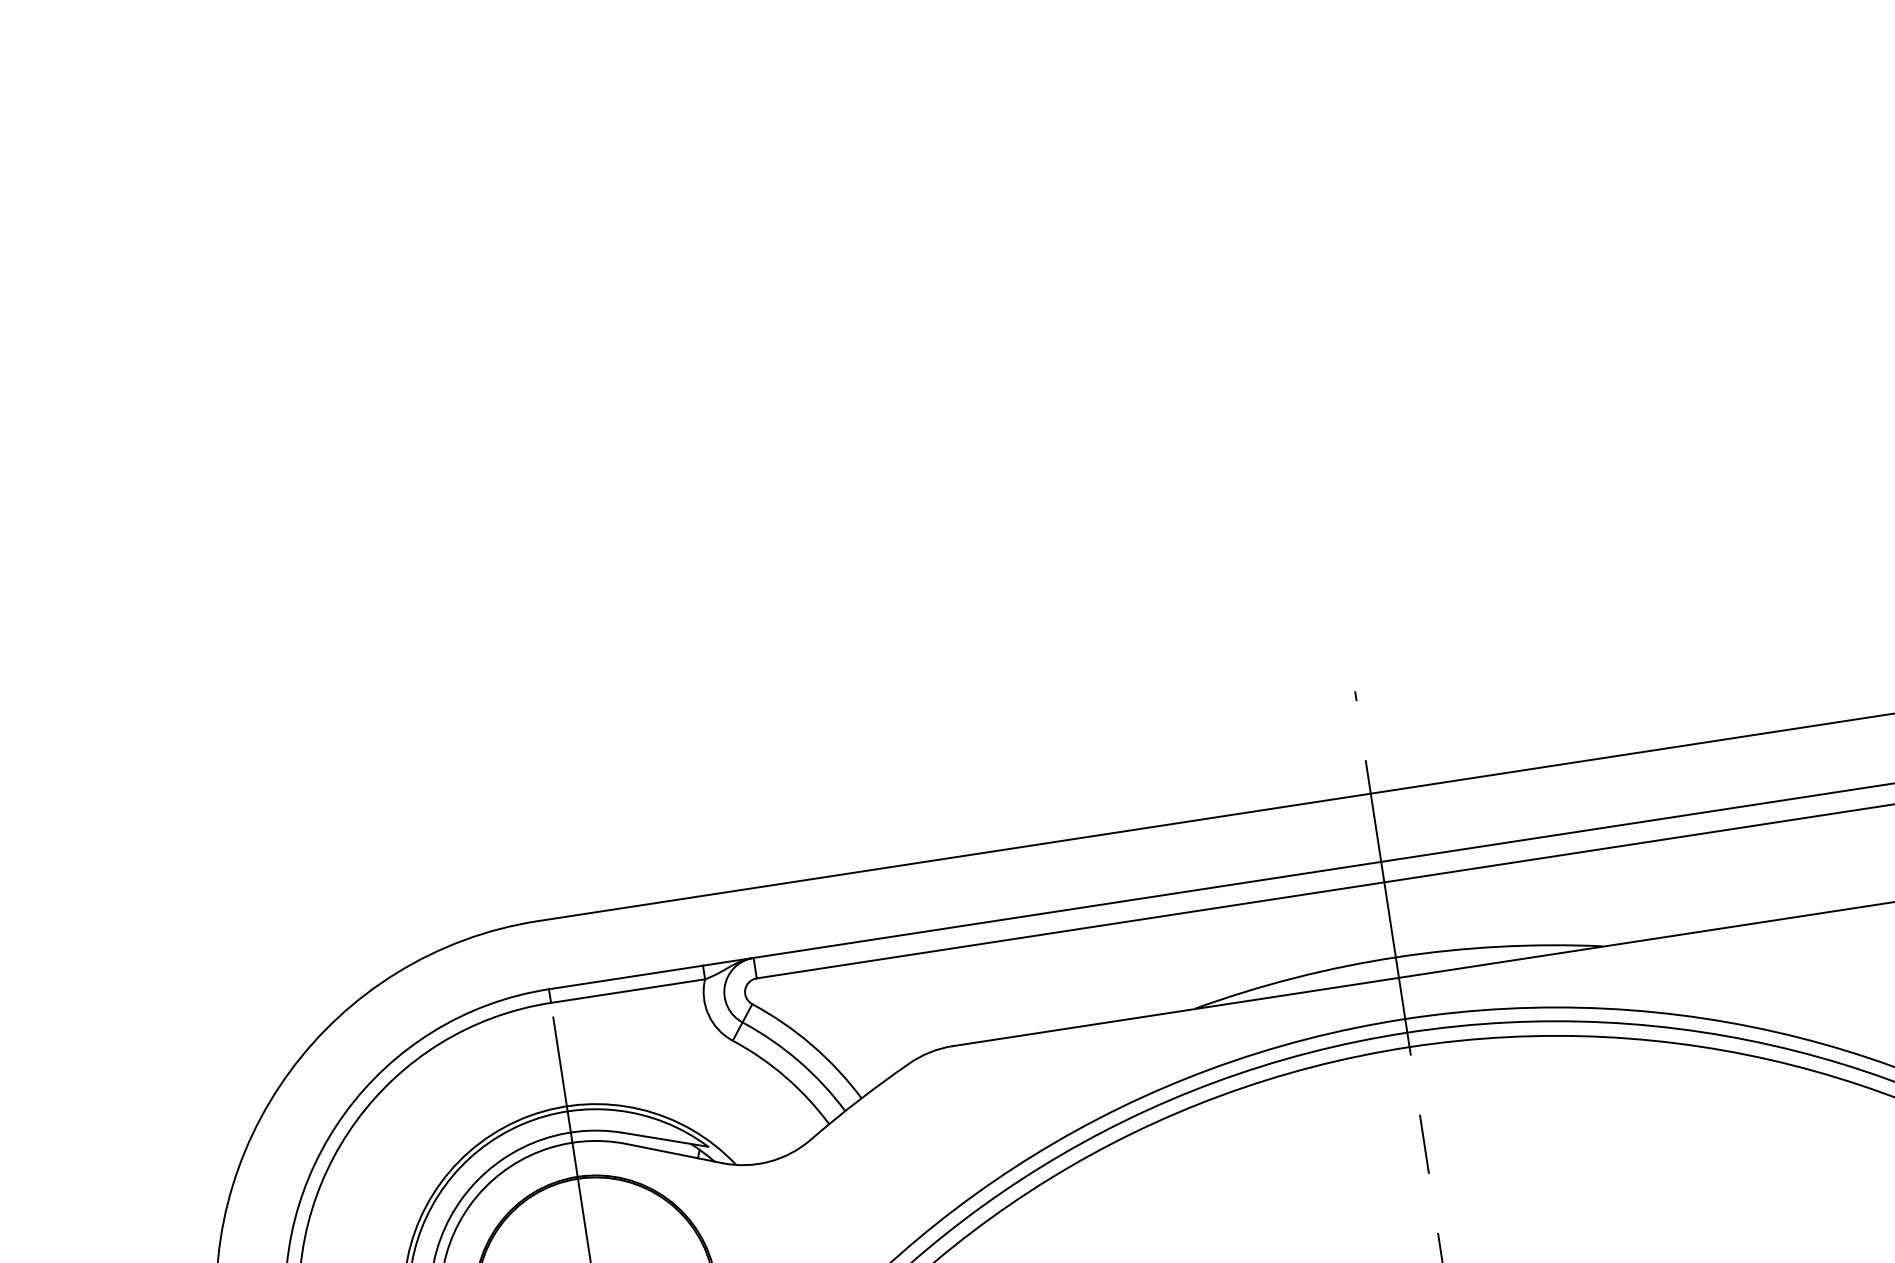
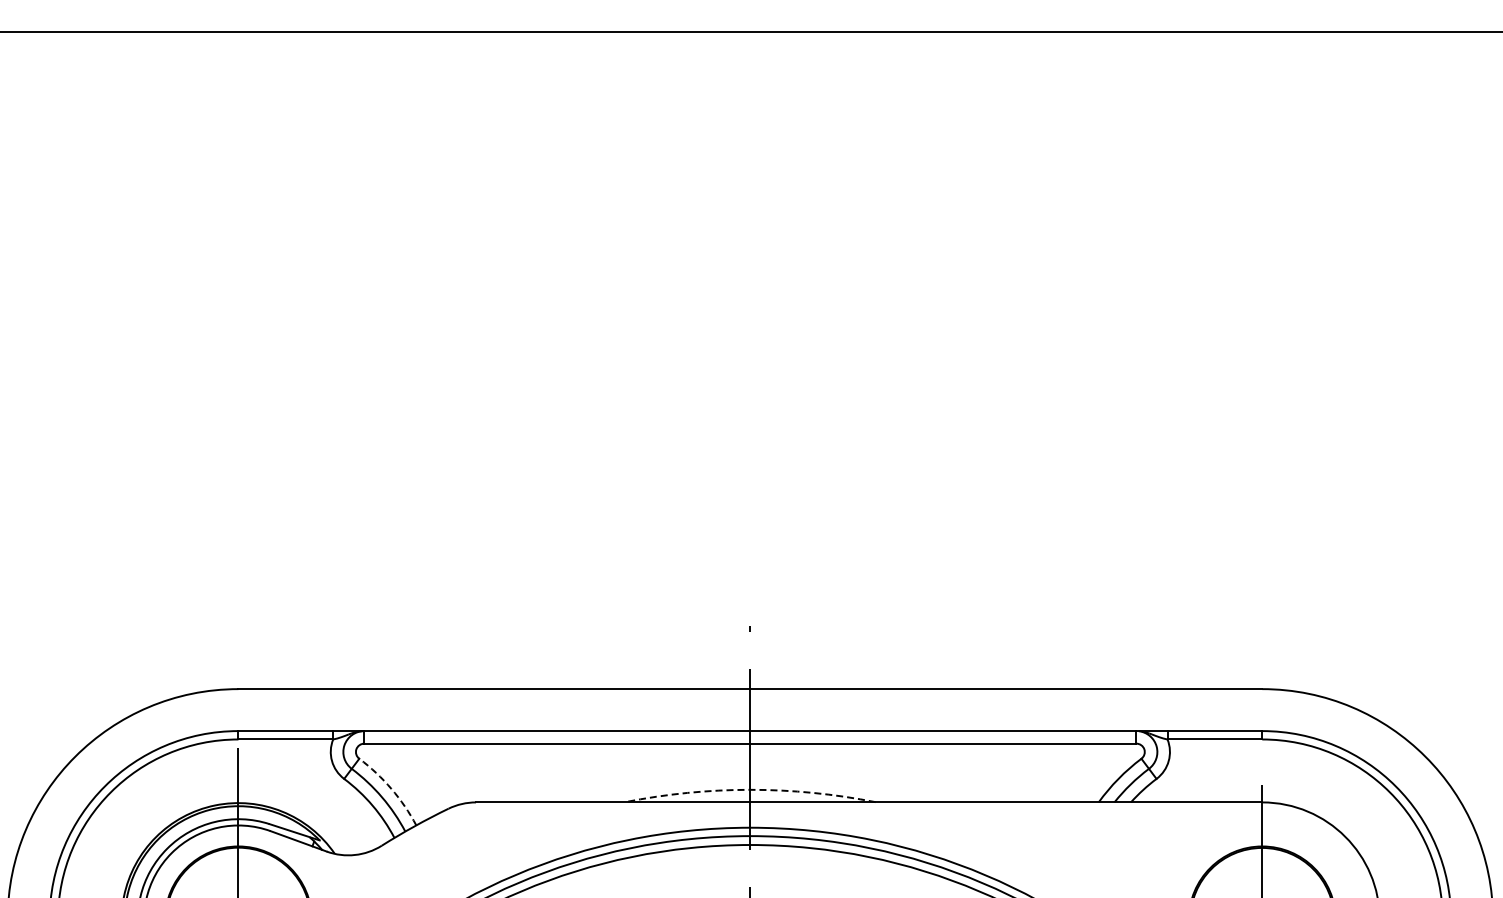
arc: (1395, 956) -> (750, 789), solid -> dashed
arc: (812, 1044) -> (391, 788), solid -> dashed

